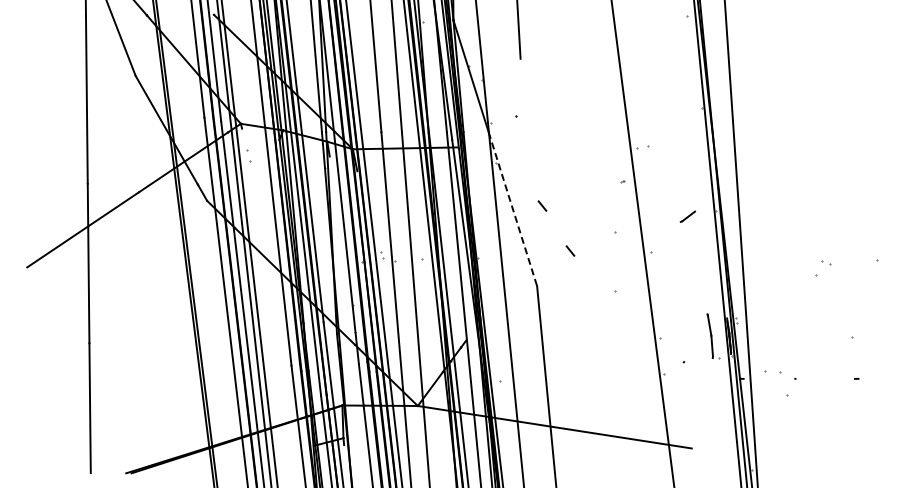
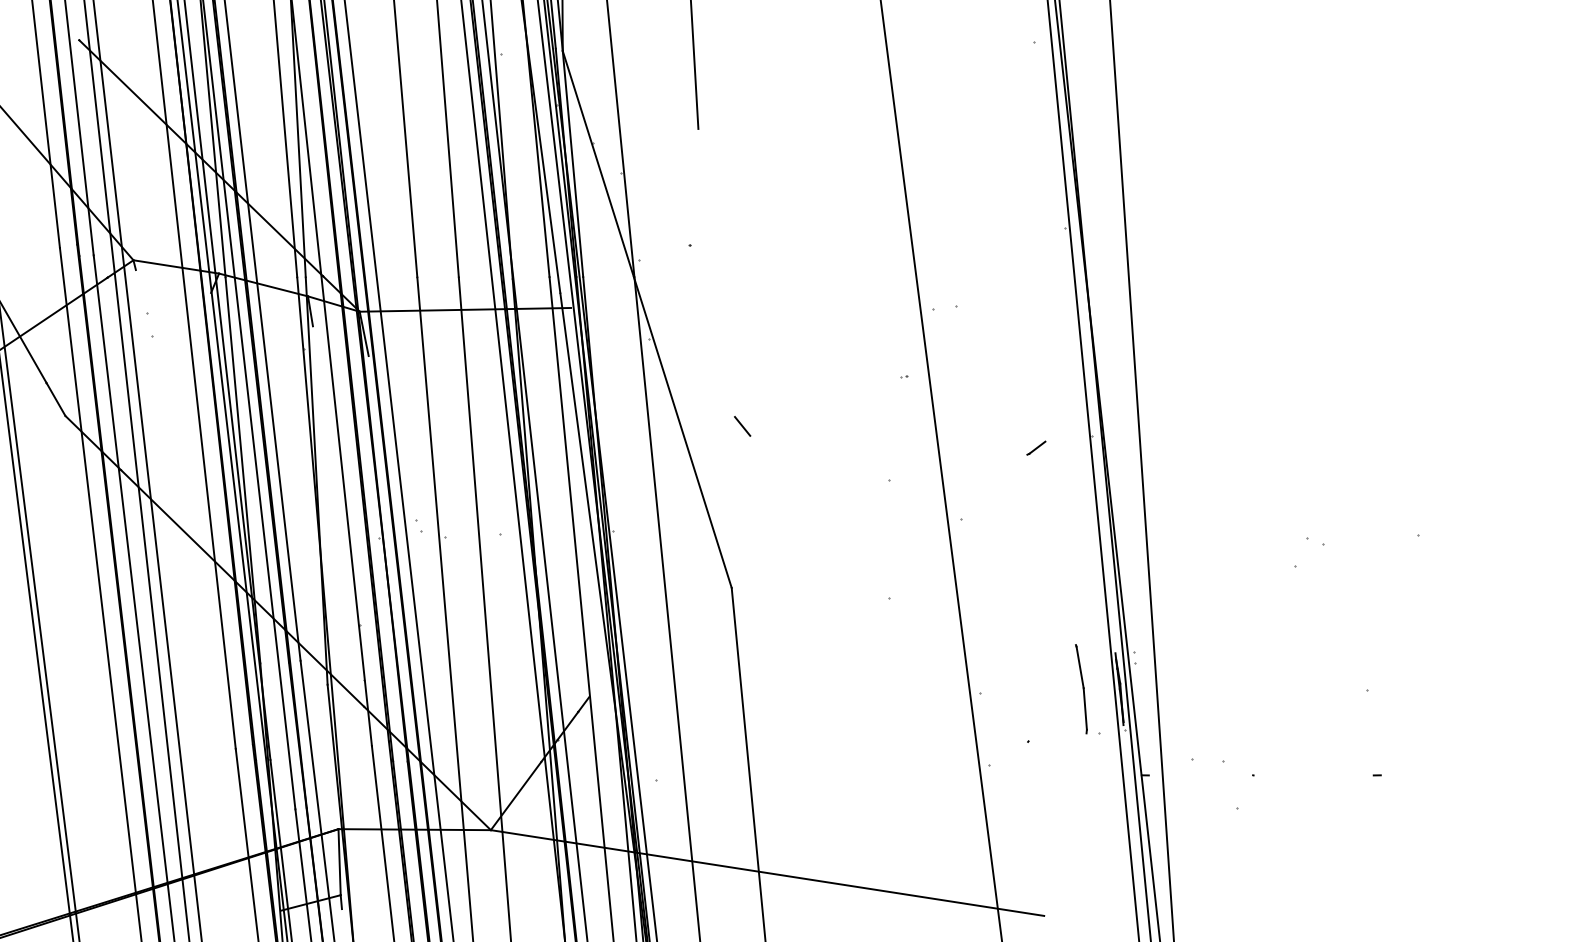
line: (512, 209) -> (682, 433), dashed -> solid
part: (687, 216) -> (1035, 447), size x0.62
line: (570, 250) -> (799, 516), removed

